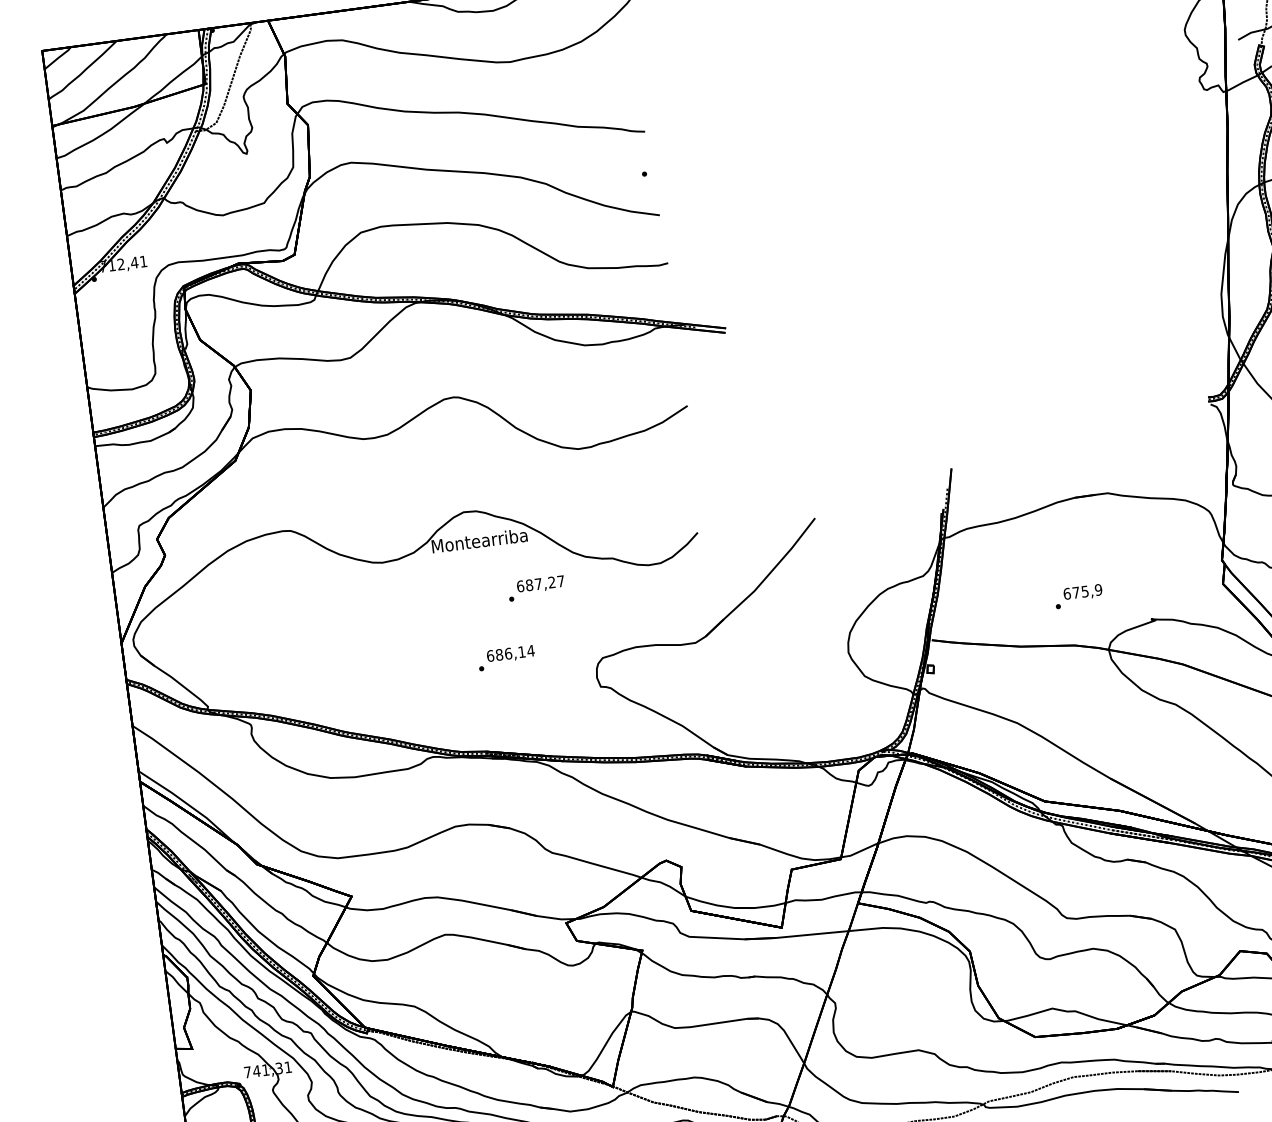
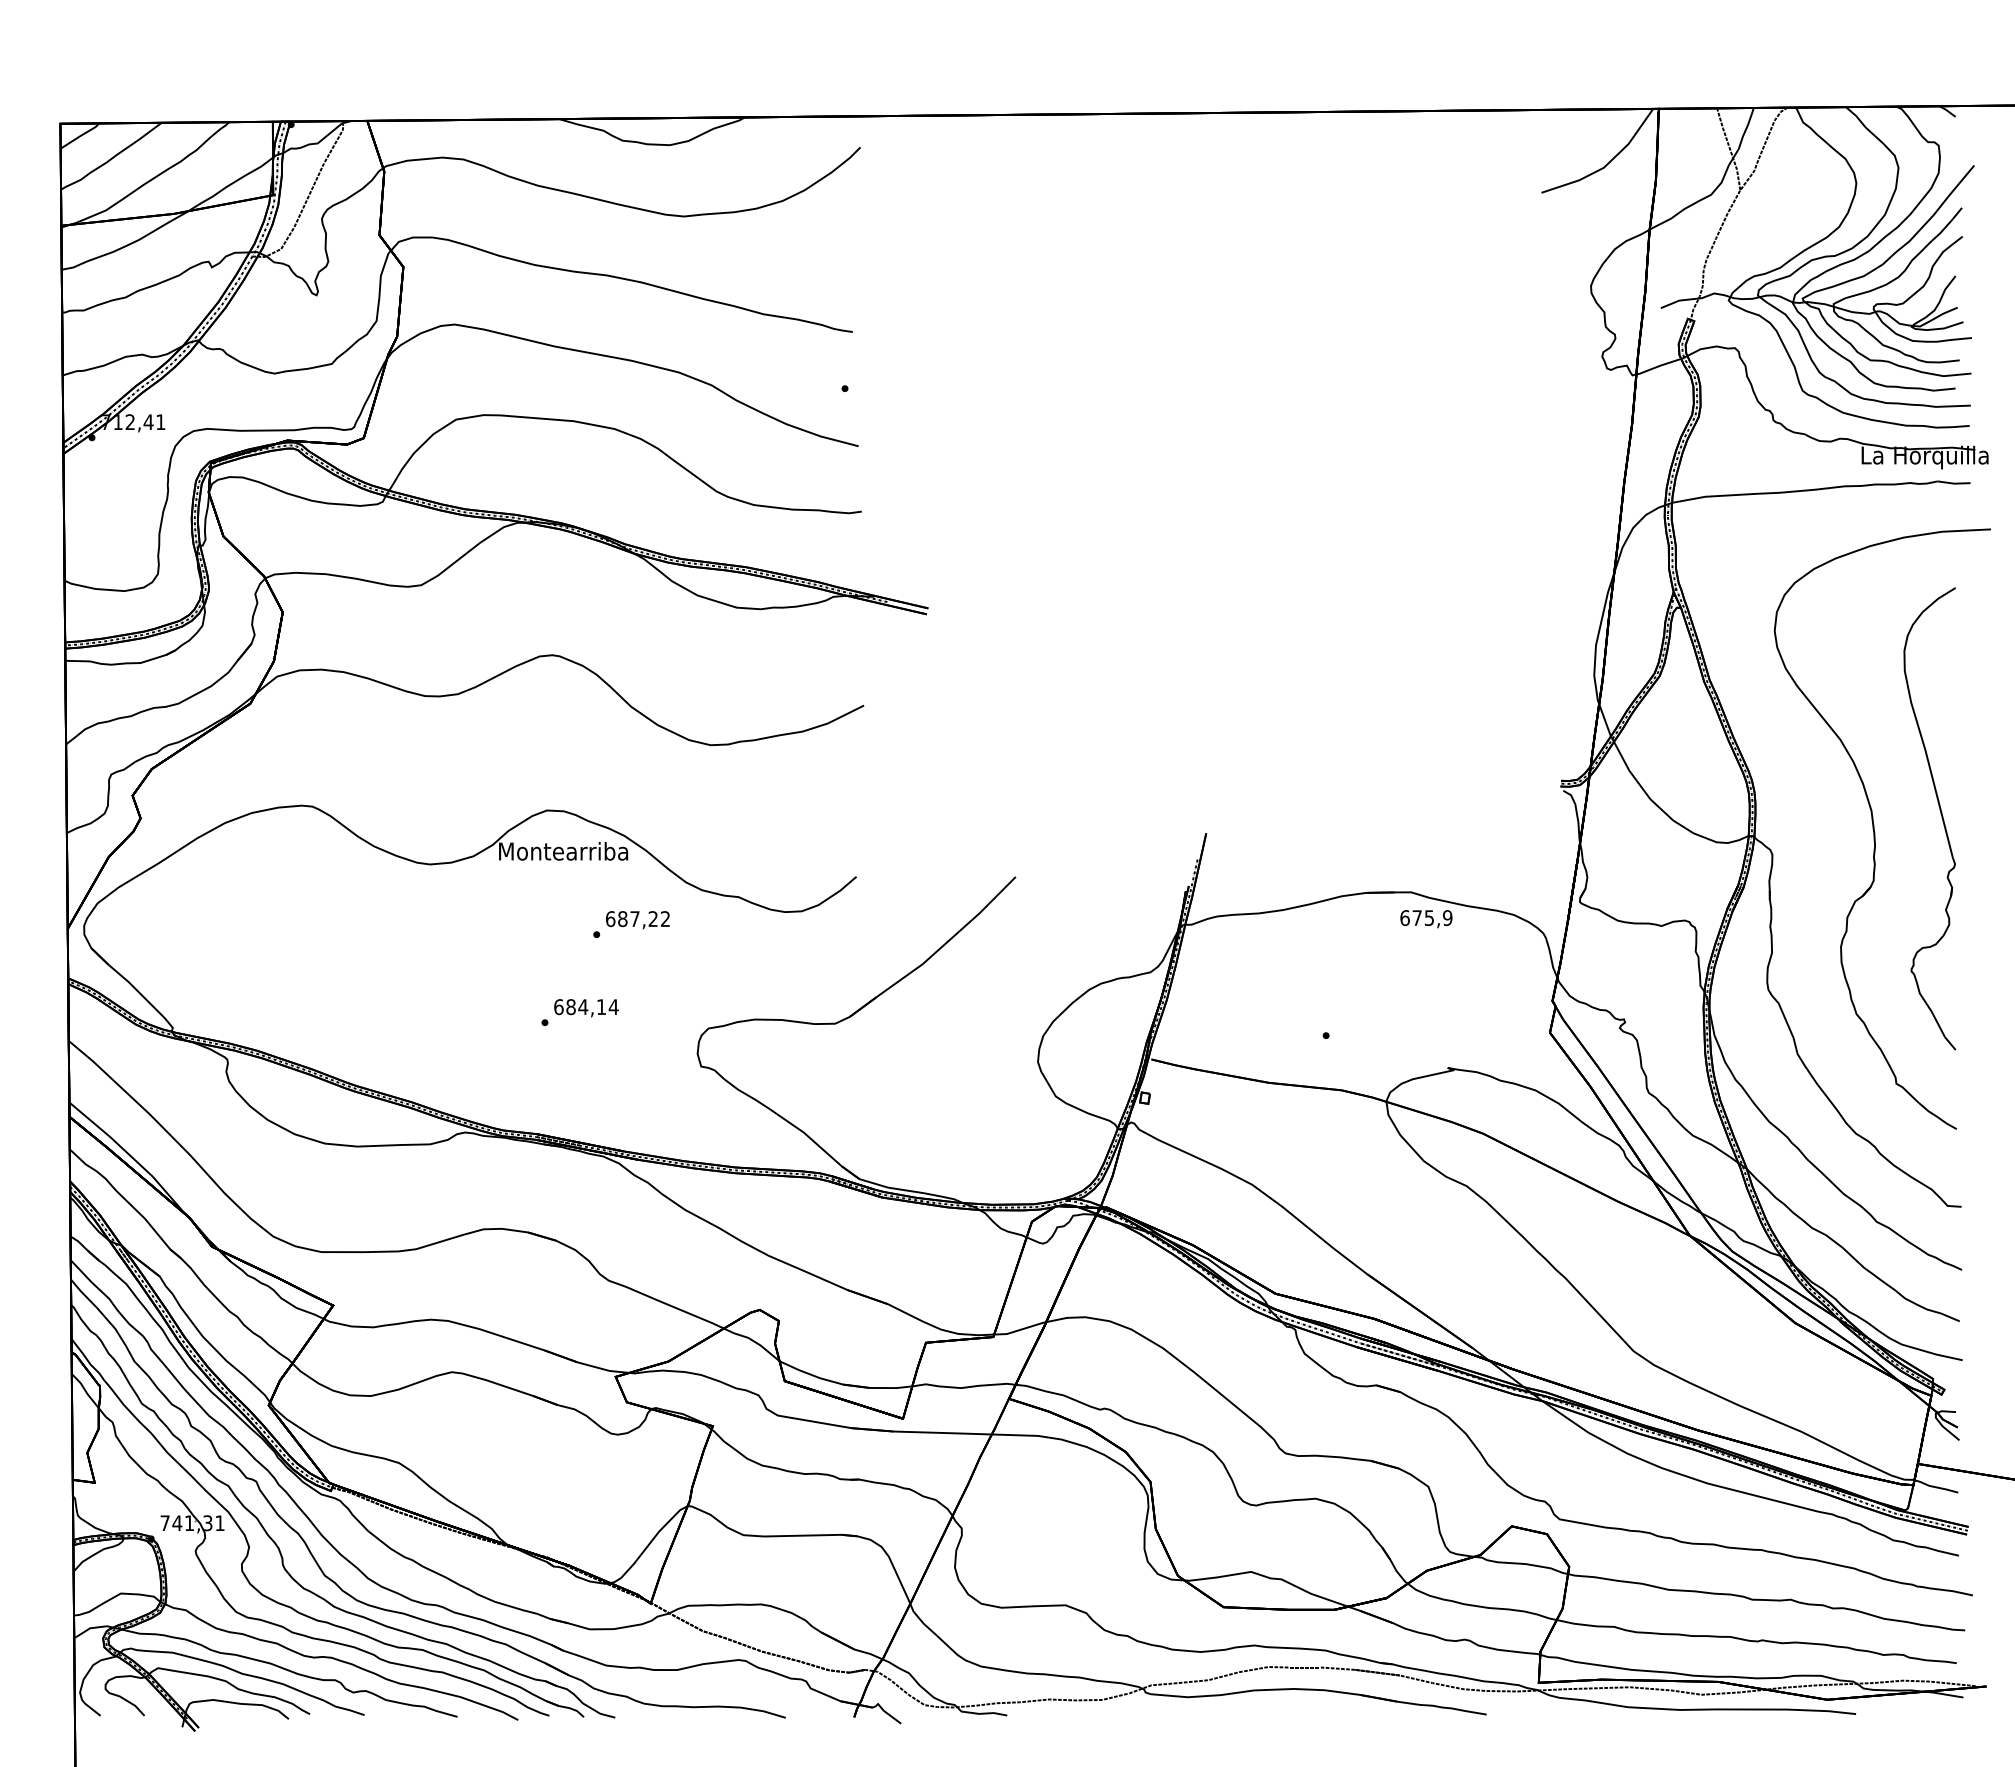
text: (560, 581) -> (664, 918), 687,27 -> 687,22
text: (1083, 592) -> (1426, 919), moved
text: (508, 654) -> (583, 1007), 686,14 -> 684,14

